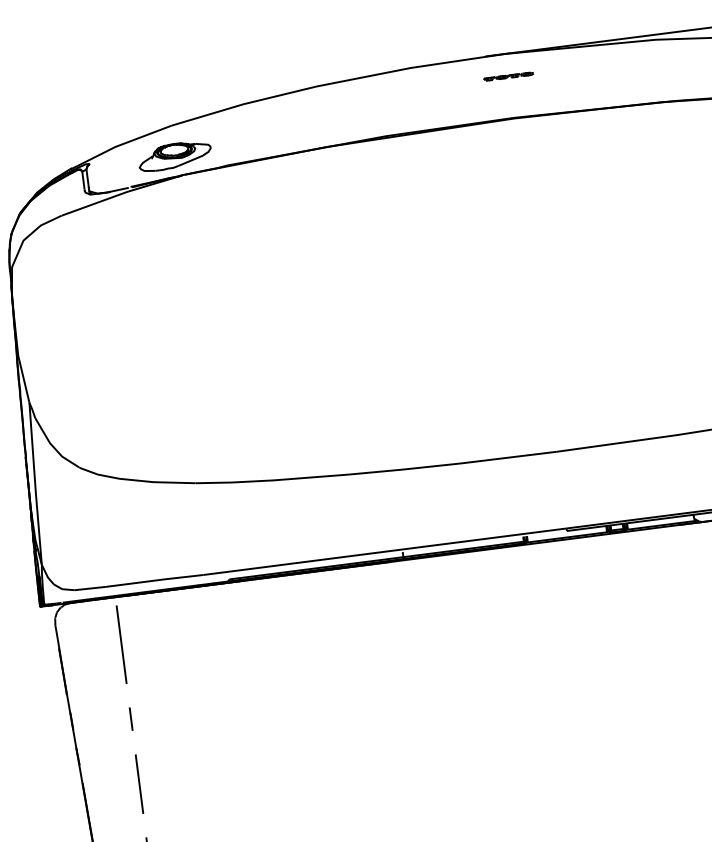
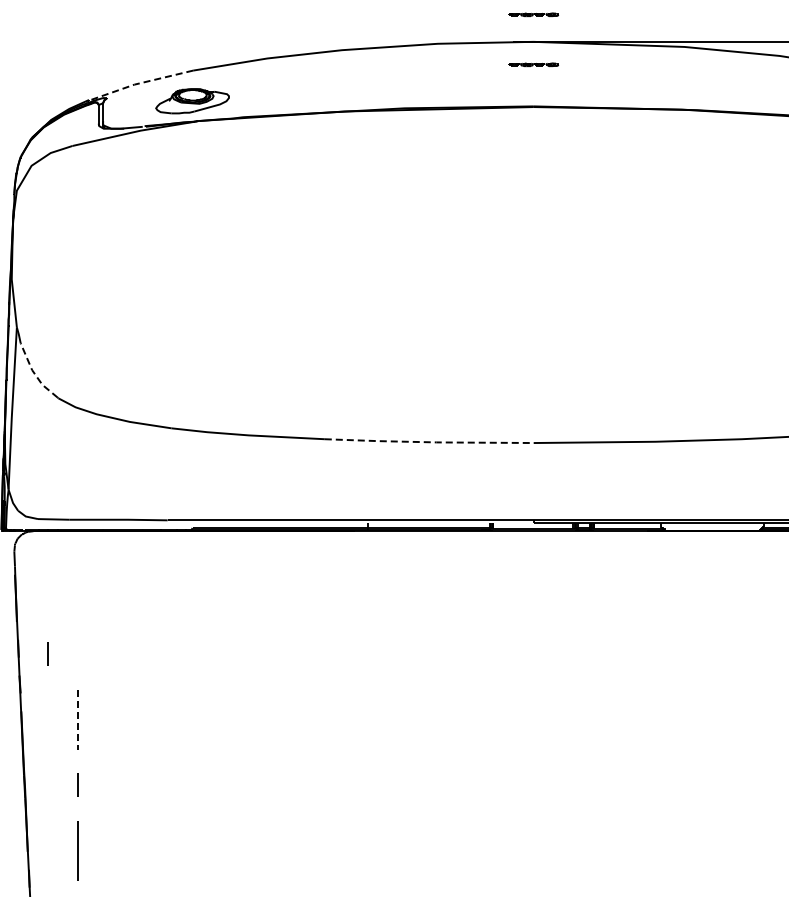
line: (502, 26) -> (533, 14), added
line: (120, 145) -> (139, 83), solid -> dashed
line: (52, 446) -> (34, 373), solid -> dashed
line: (453, 464) -> (429, 442), solid -> dashed
line: (121, 645) -> (77, 579), removed
line: (131, 718) -> (47, 653), moved
line: (139, 784) -> (77, 720), solid -> dashed

